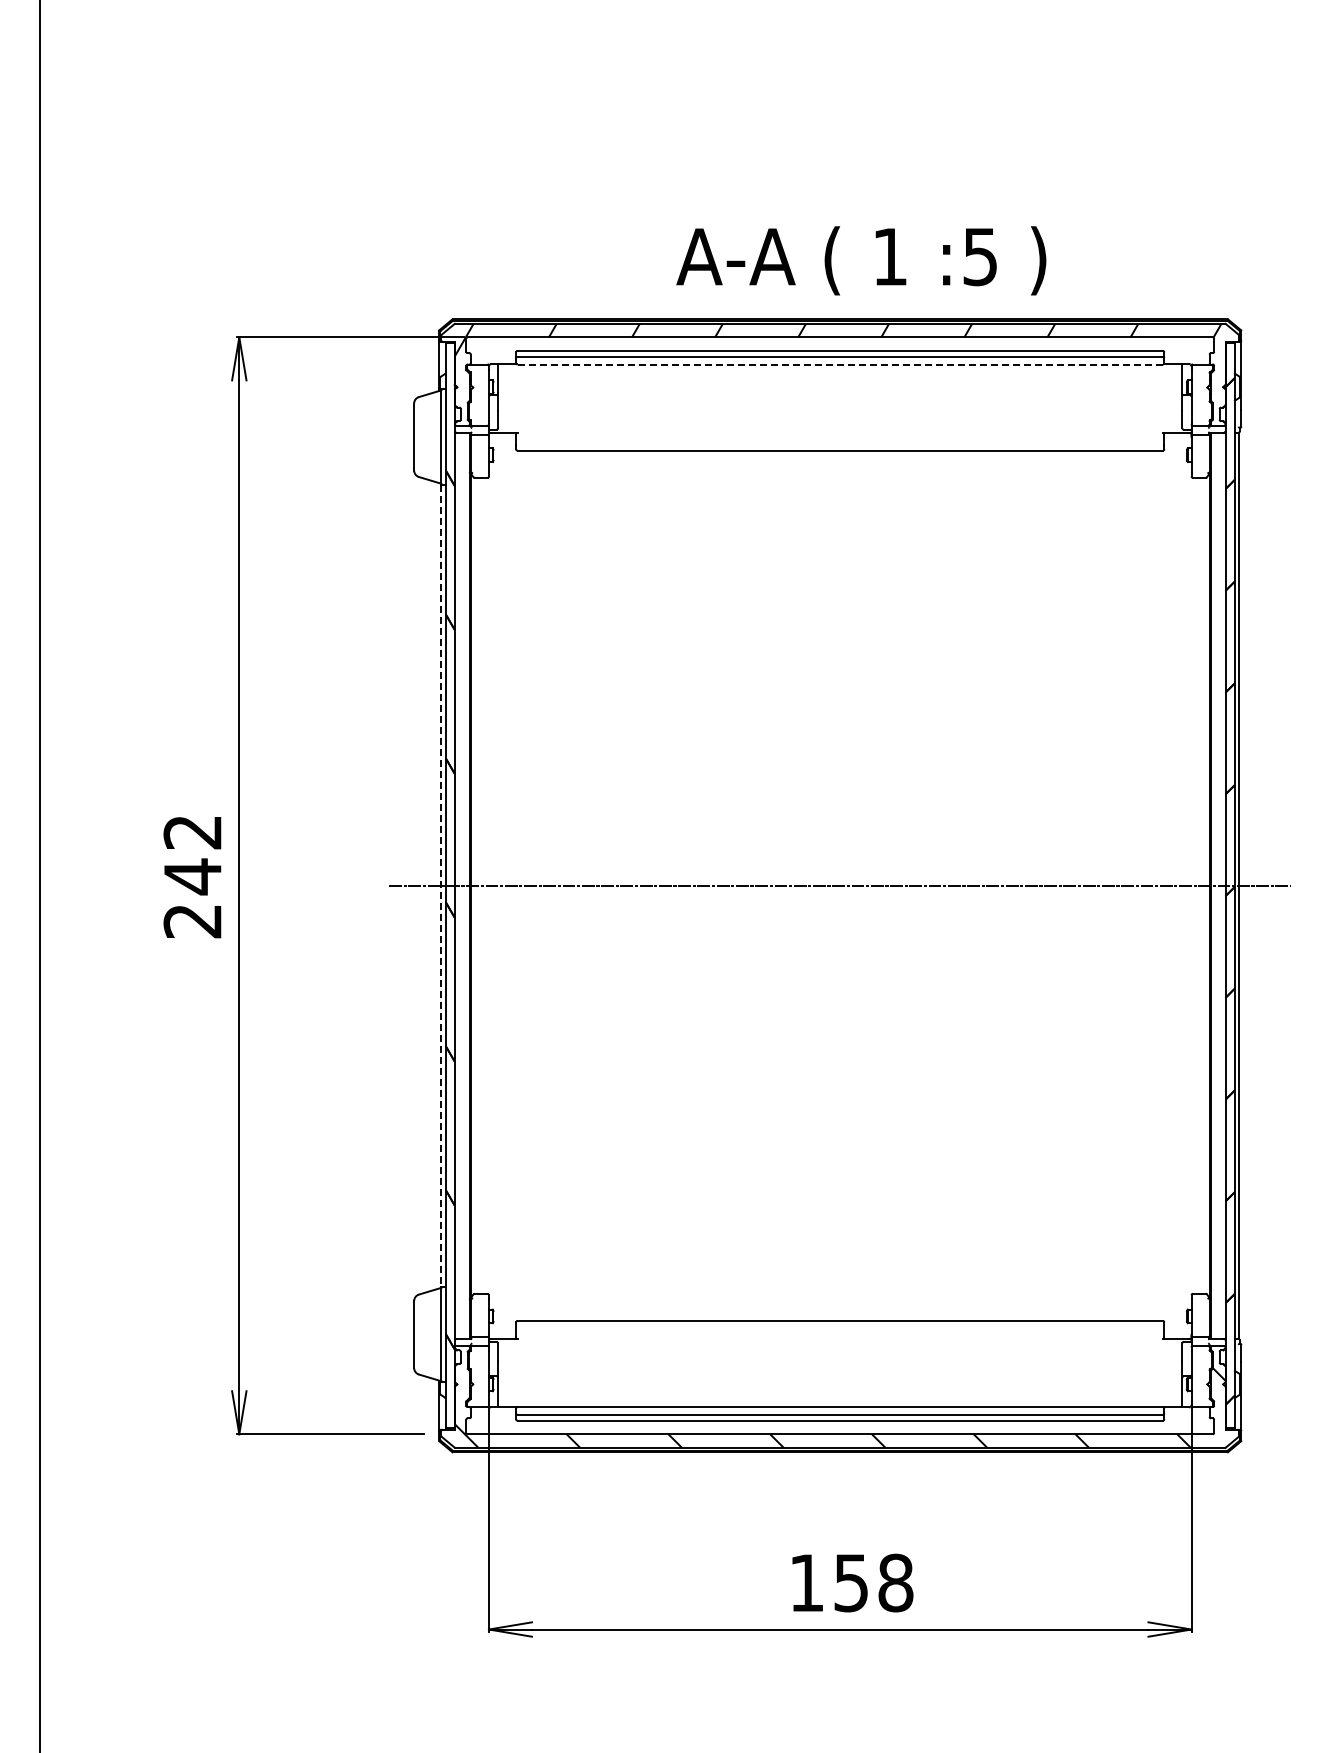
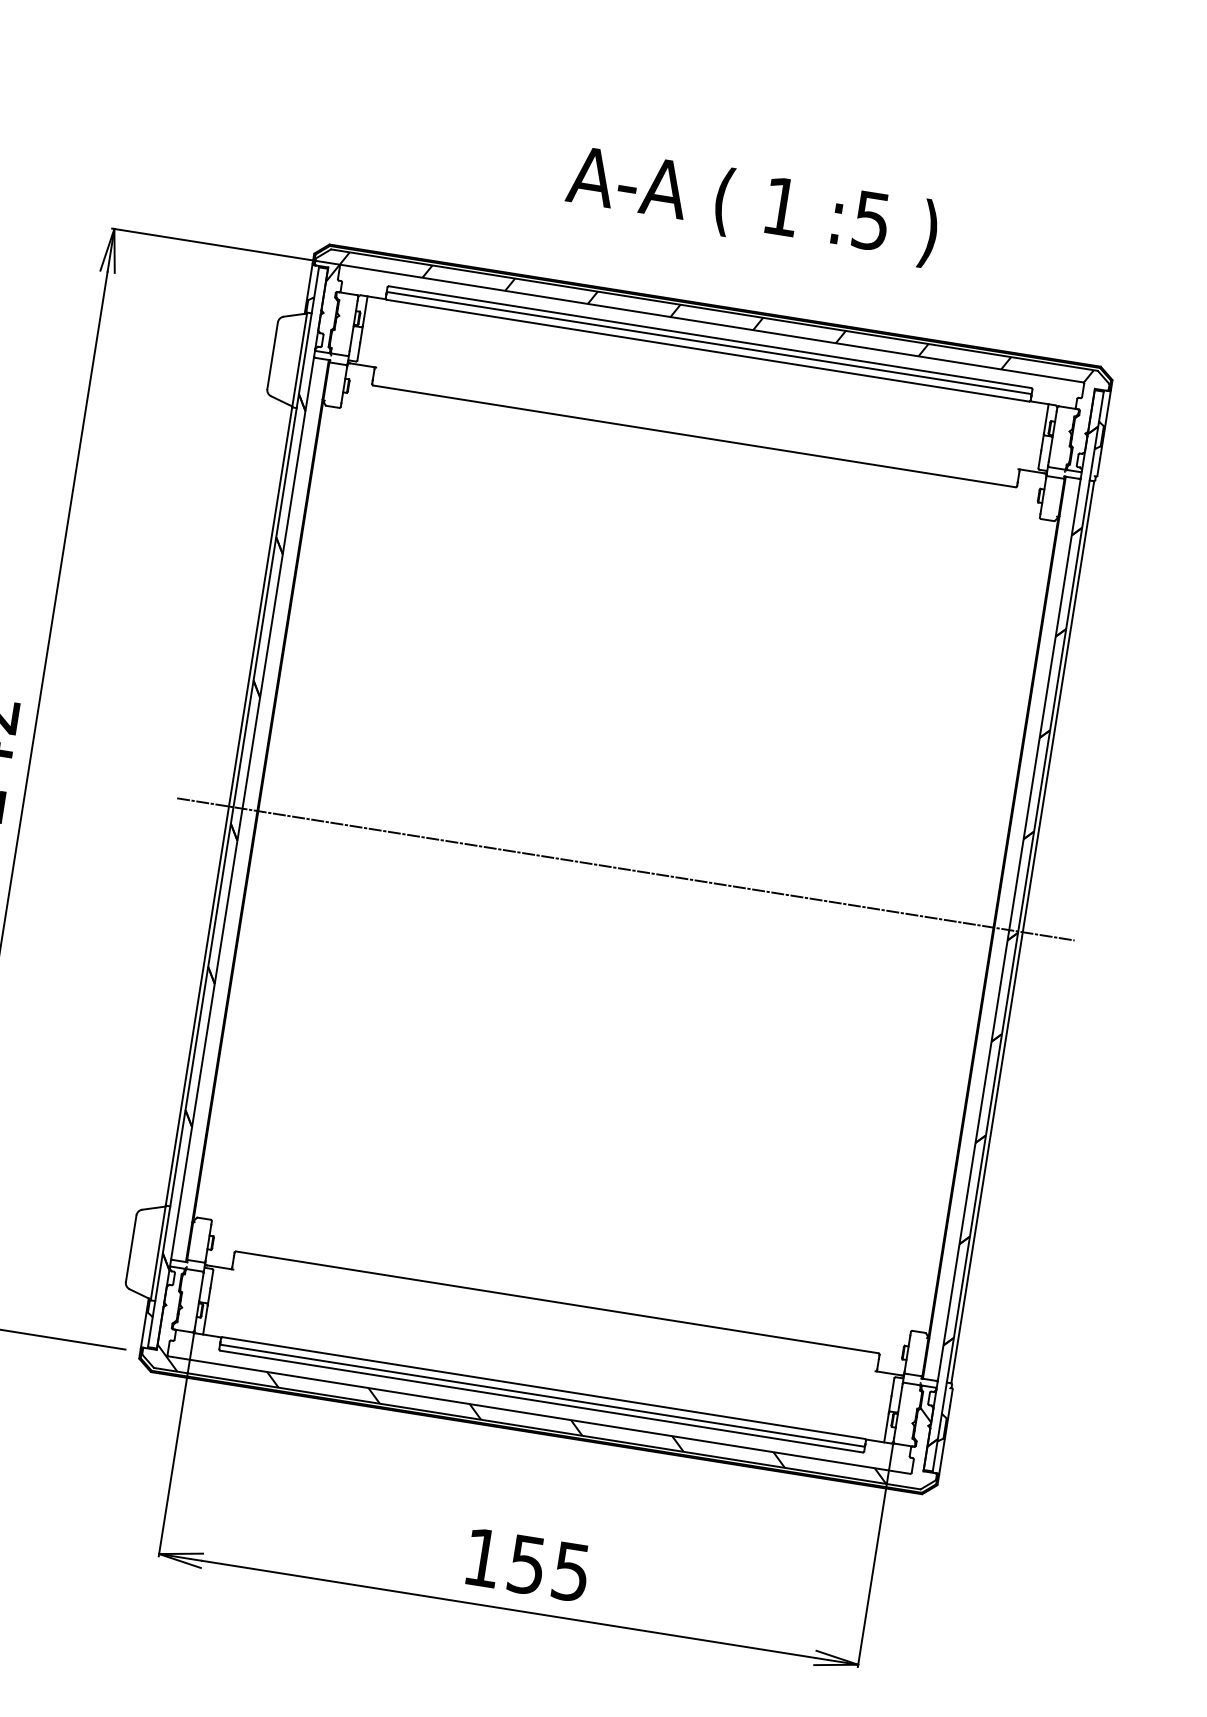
text: (861, 260) -> (752, 205), moved
line: (840, 364) -> (708, 350), dashed -> solid
line: (441, 886) -> (229, 807), dashed -> solid
text: (895, 1582) -> (571, 1571), 158 -> 155

